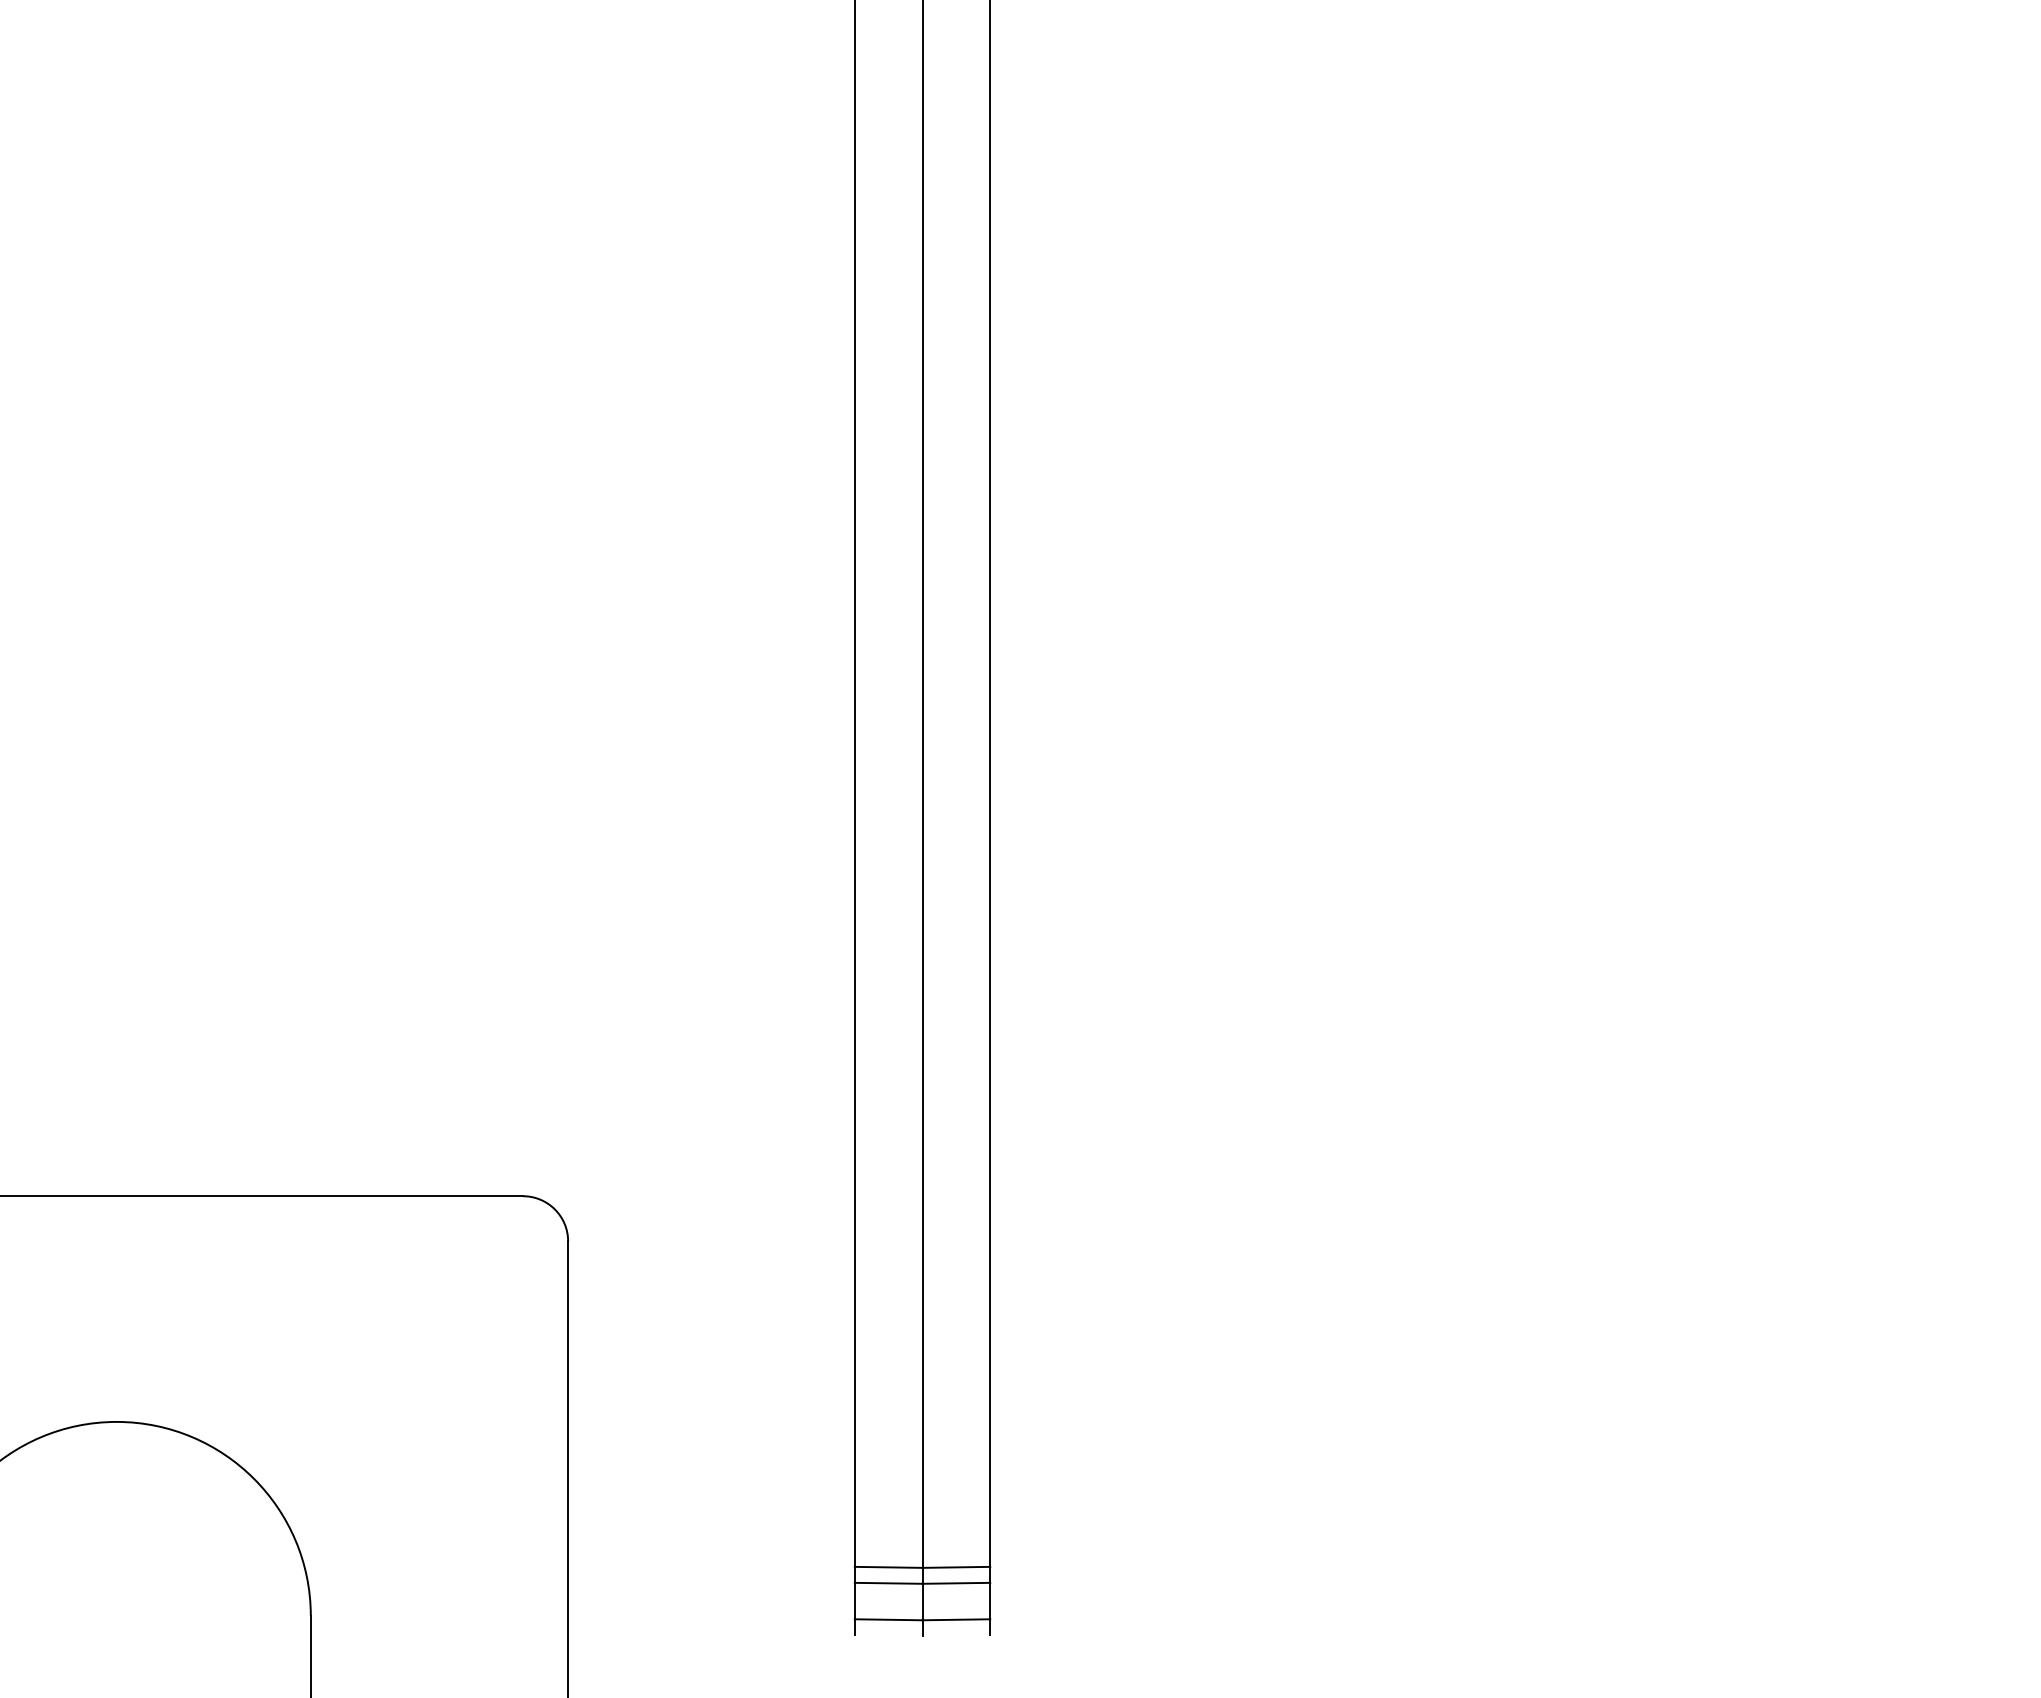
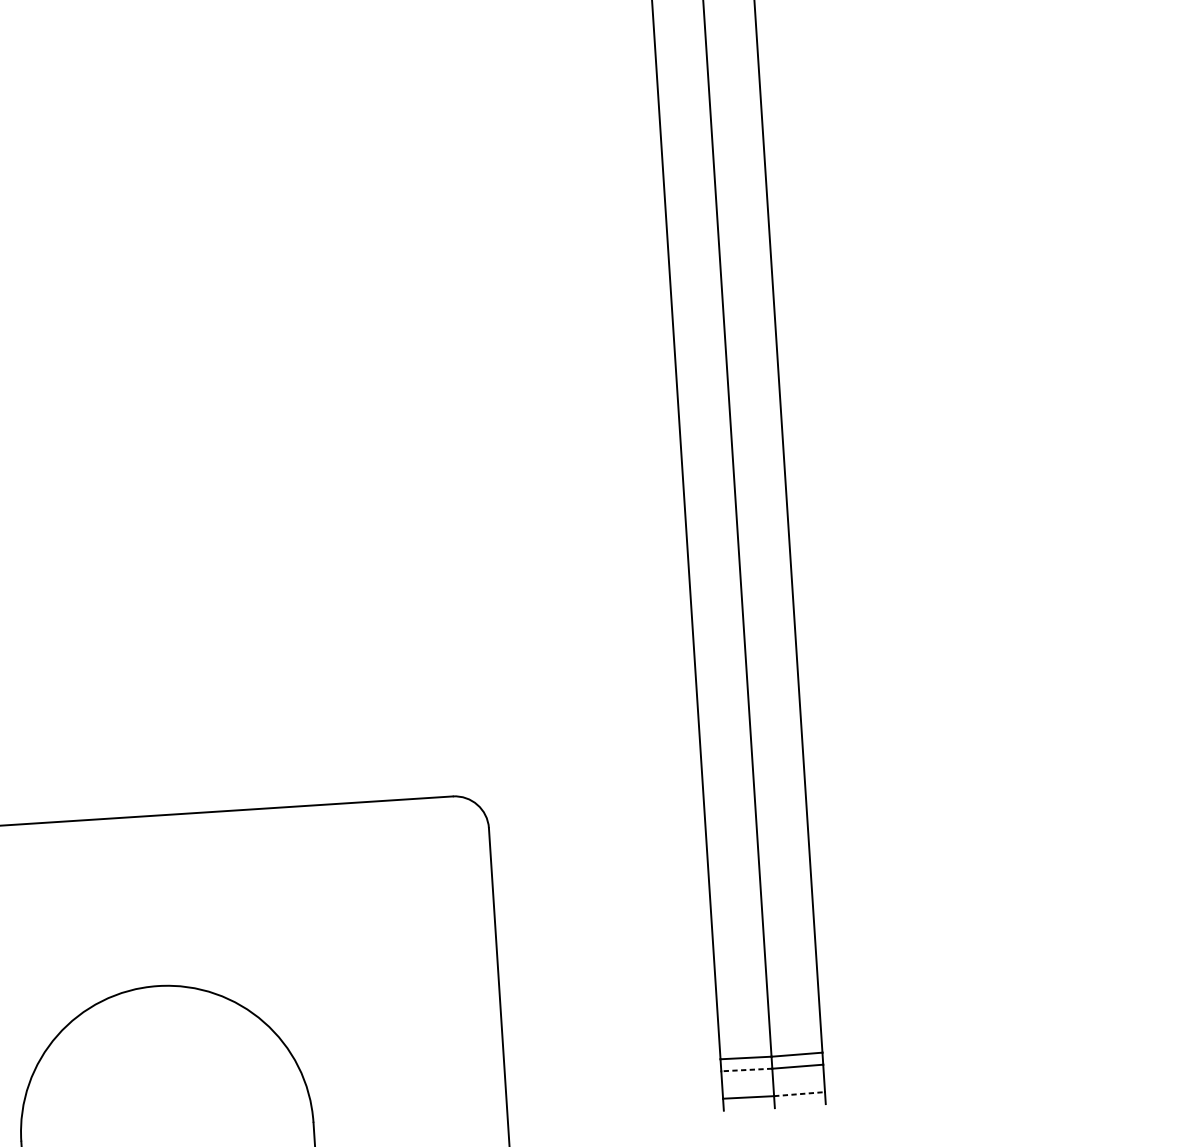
line: (888, 1583) -> (746, 1070), solid -> dashed
line: (956, 1619) -> (799, 1093), solid -> dashed

